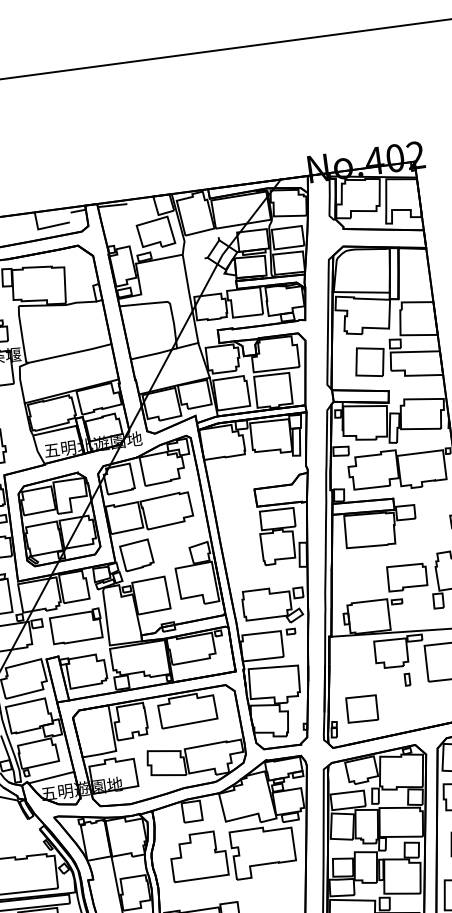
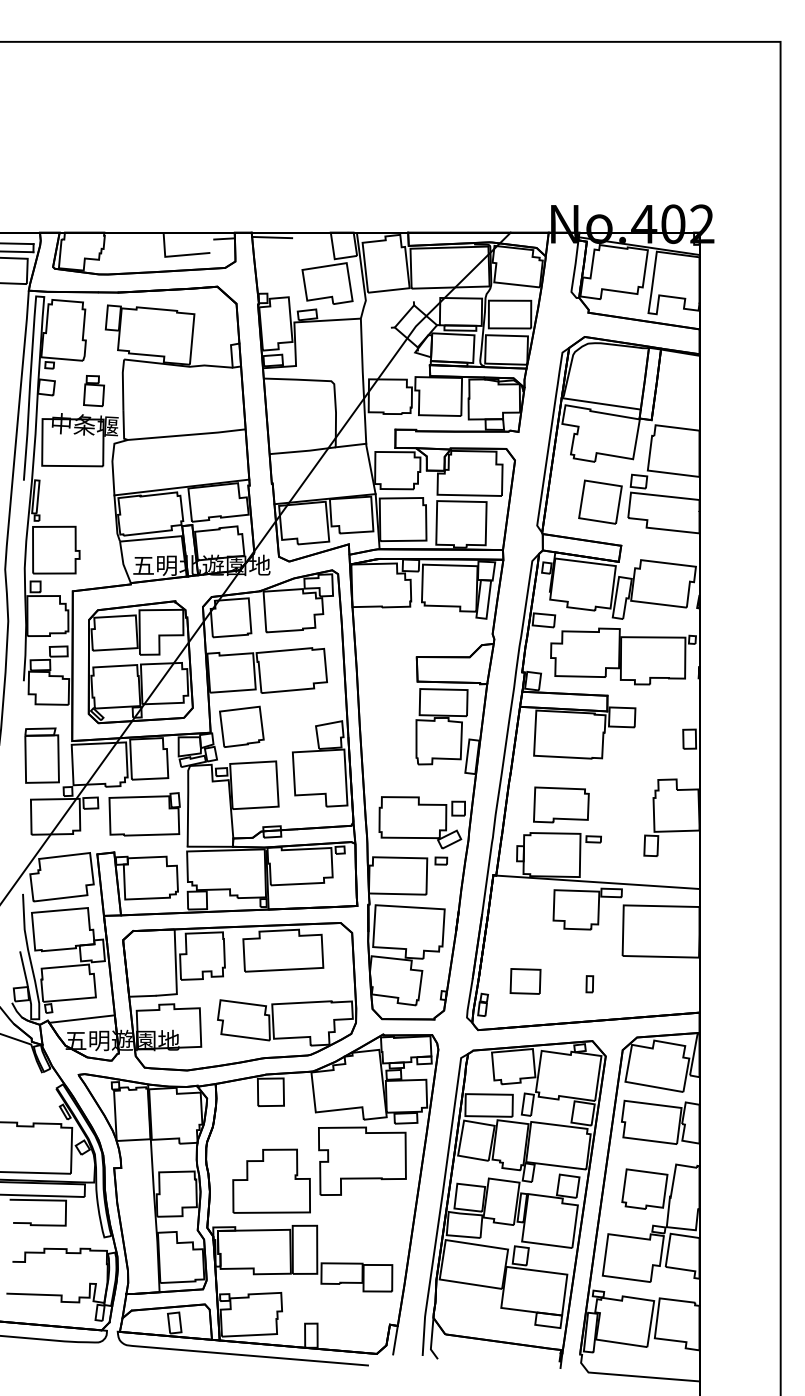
part: (407, 576) -> (561, 804), moved
part: (407, 679) -> (589, 984), moved
part: (362, 709) -> (525, 981), size x0.7
part: (198, 855) -> (271, 1180), moved

